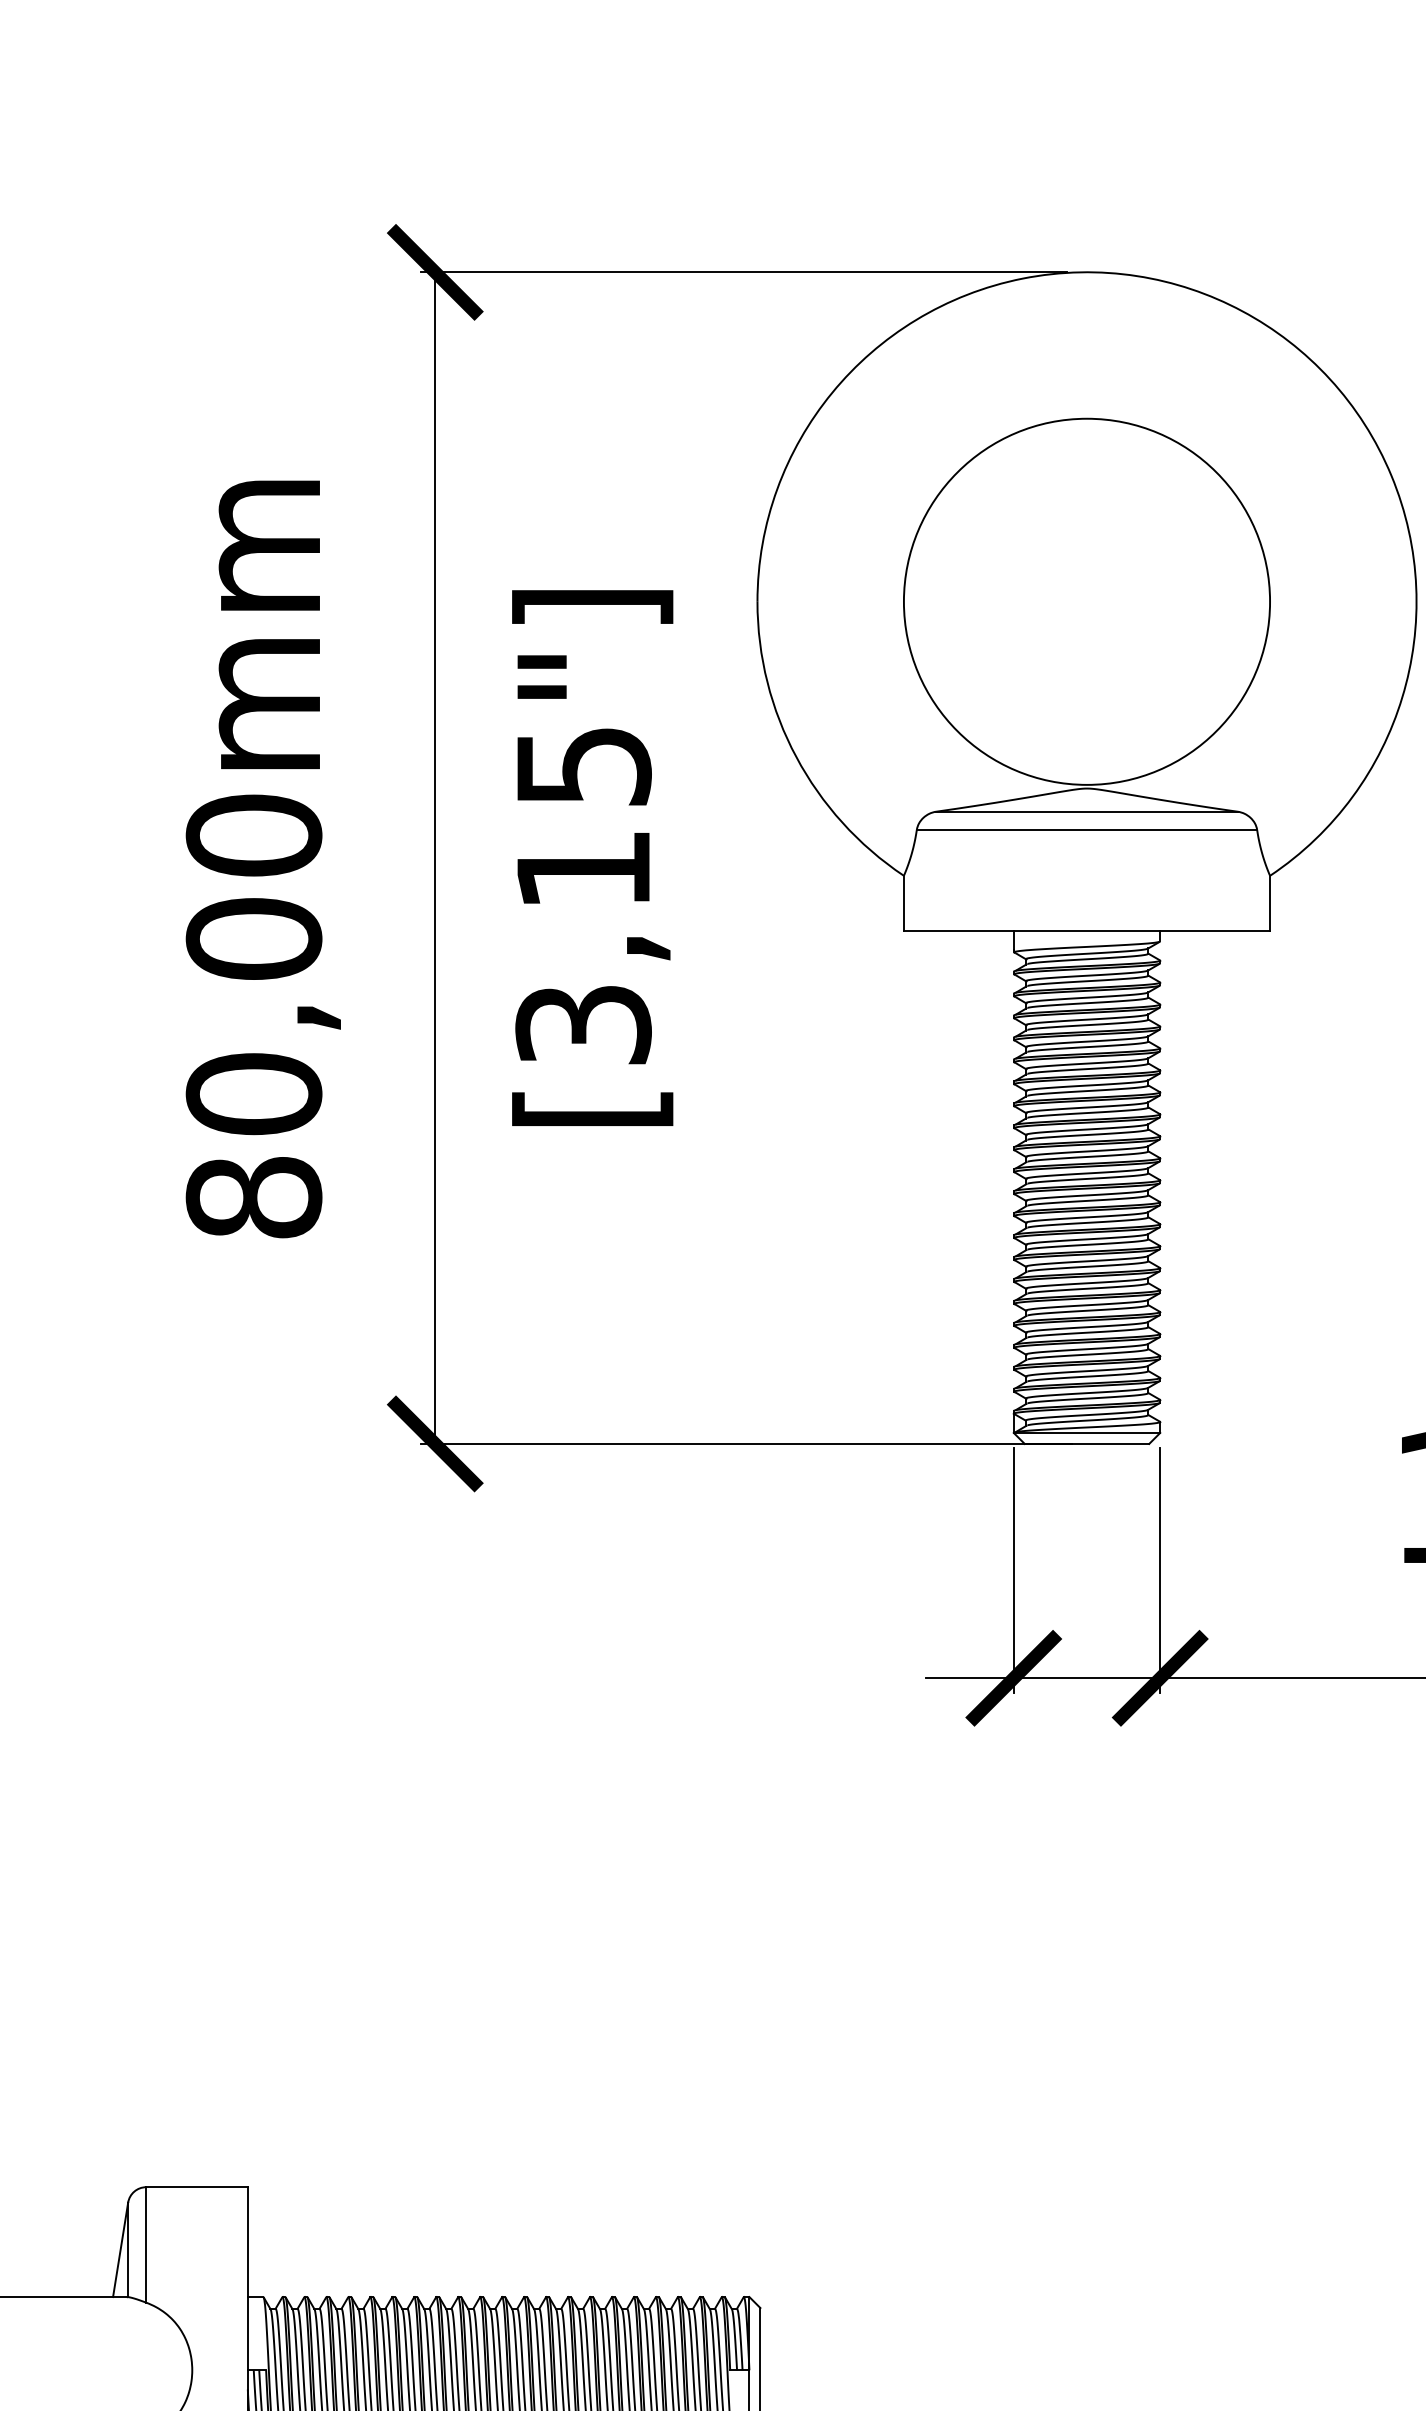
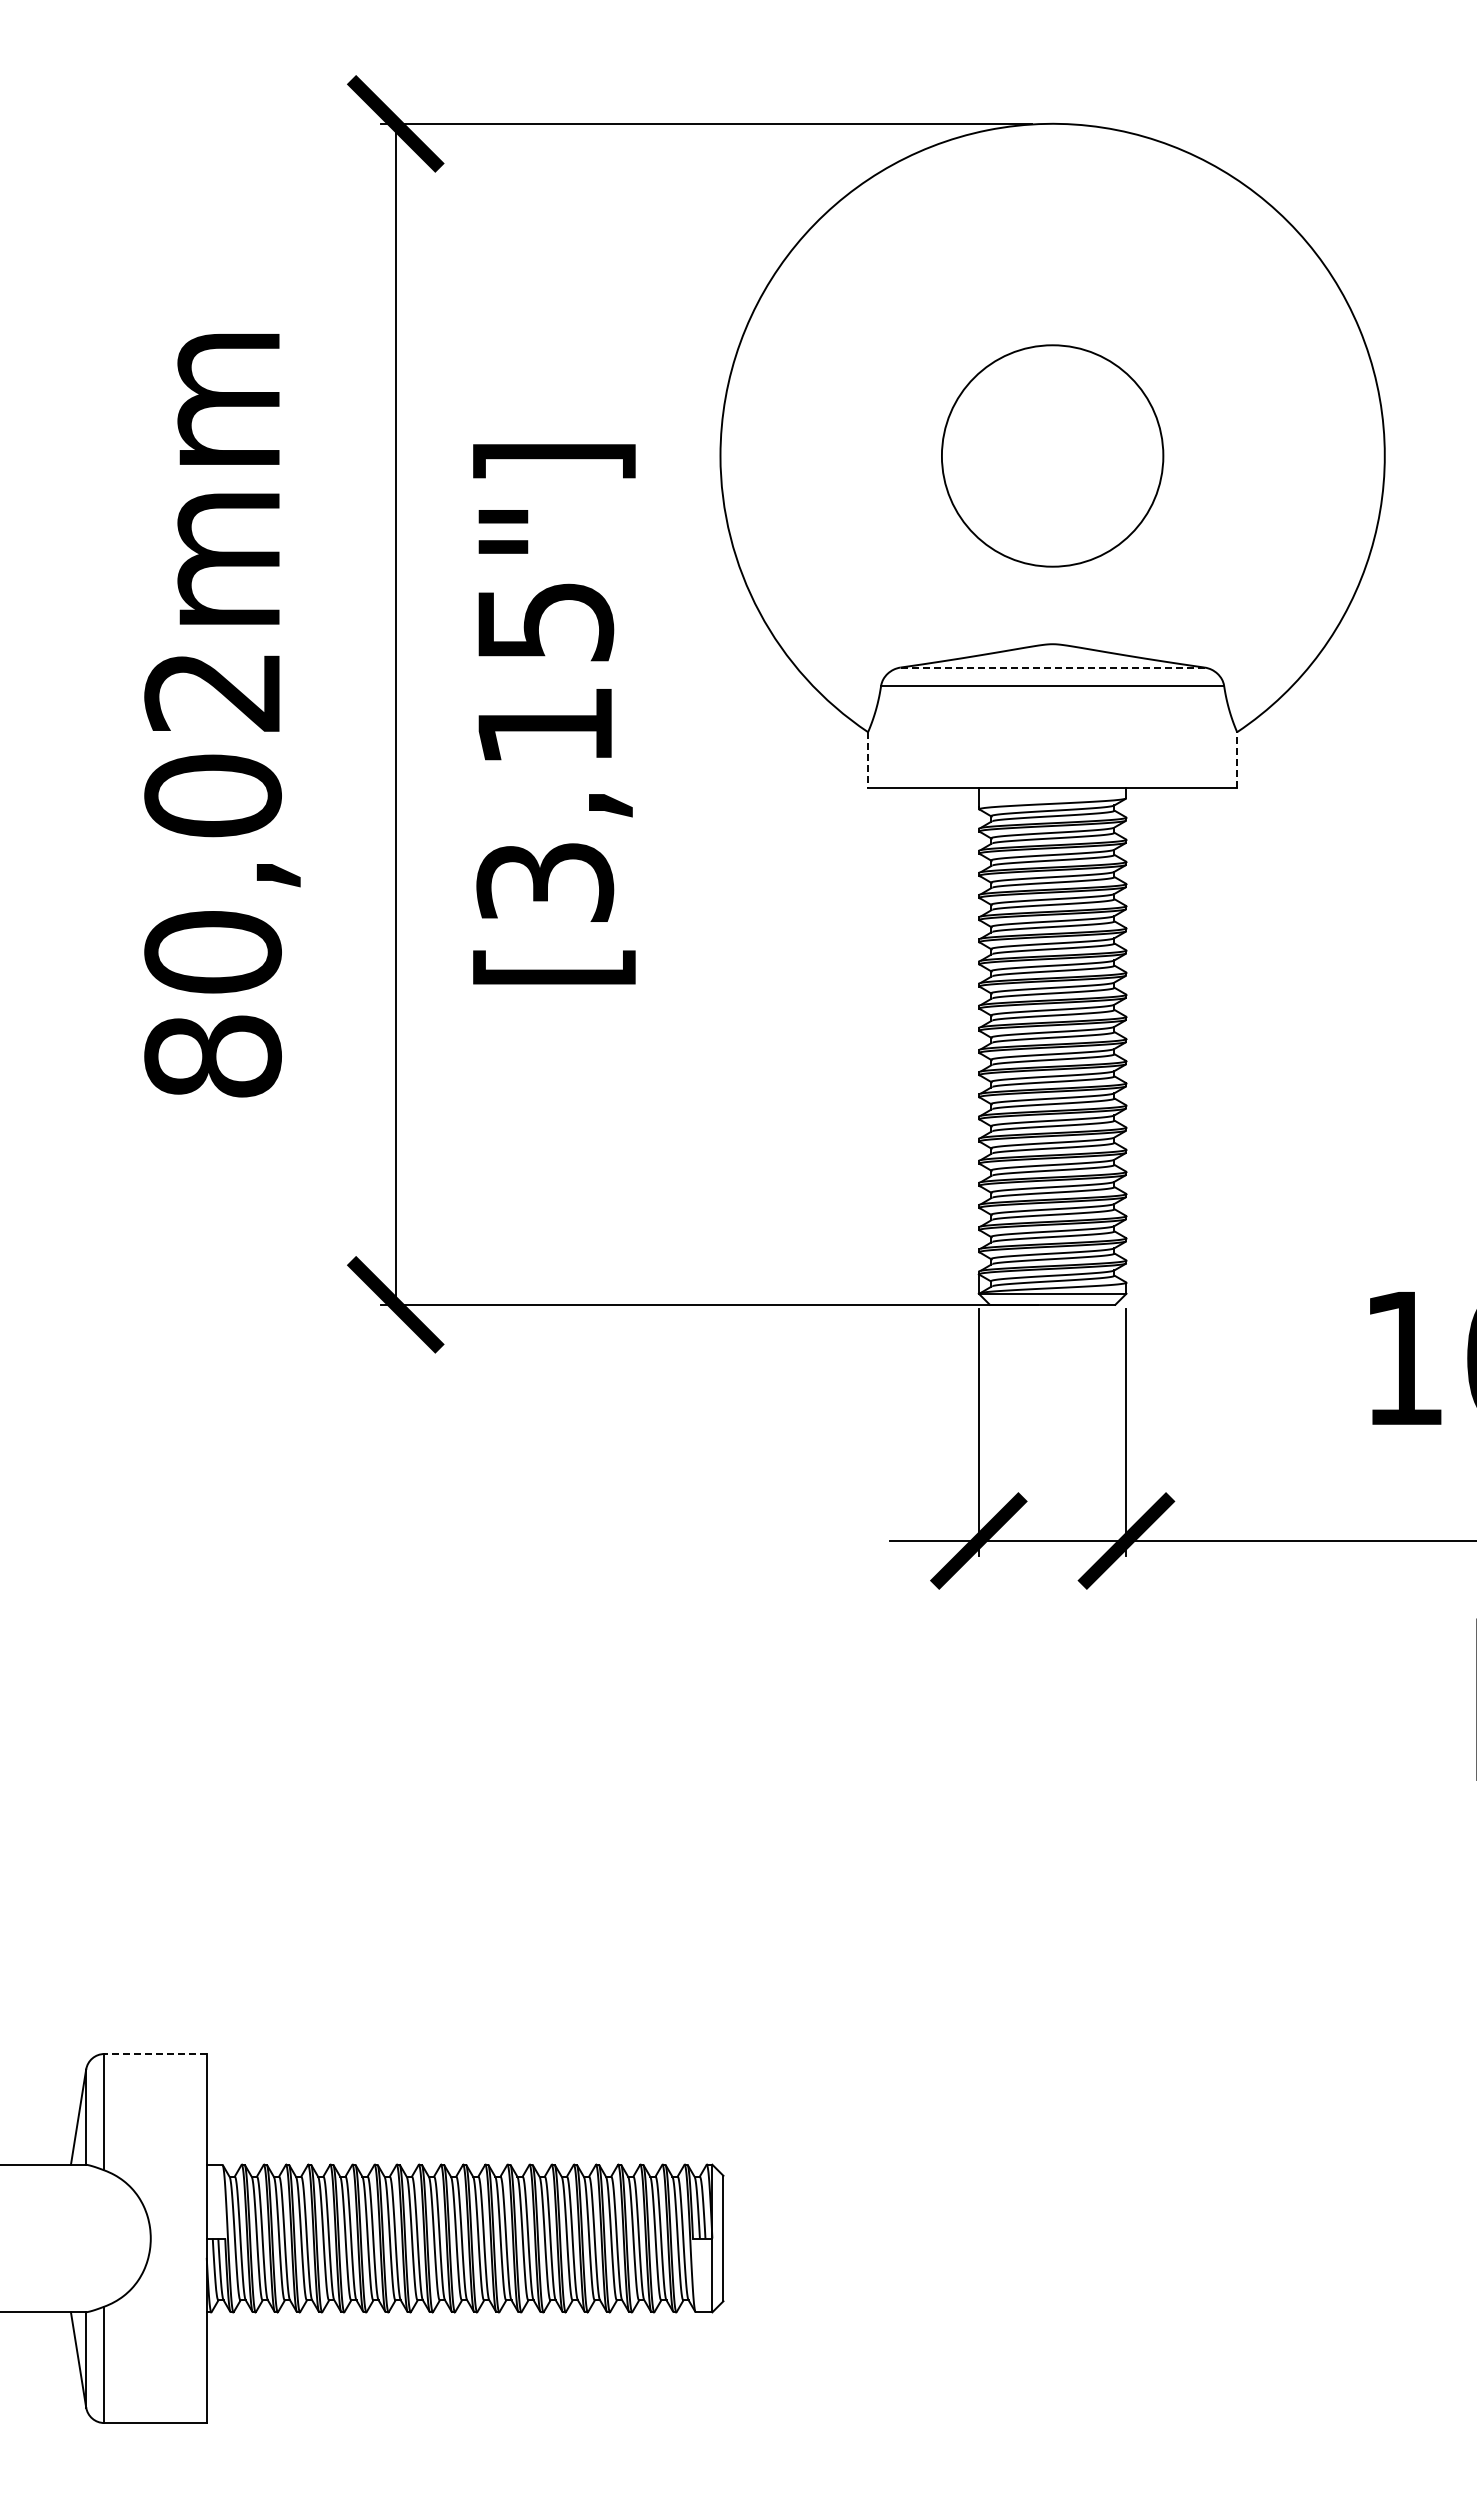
circle: (1086, 601) -> (1052, 455), size x0.6
line: (1086, 811) -> (1052, 667), solid -> dashed
text: (253, 835) -> (212, 691), 80,00mm -> 80,02mm
line: (1270, 902) -> (1237, 759), solid -> dashed
line: (904, 903) -> (868, 760), solid -> dashed
line: (196, 2187) -> (155, 2054), solid -> dashed

